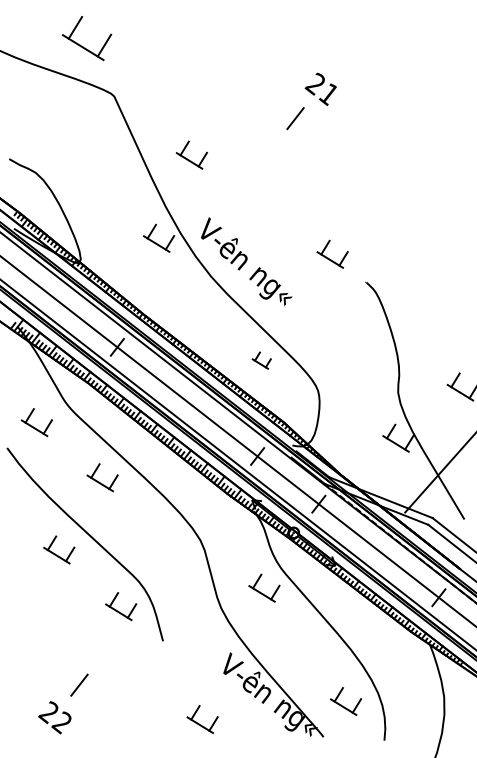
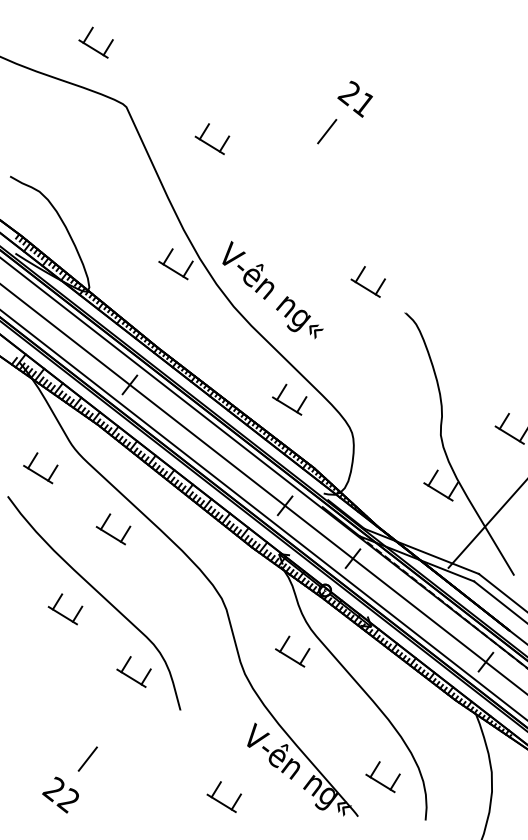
part: (86, 38) -> (95, 42), size x0.62
part: (191, 155) -> (212, 139), moved
part: (261, 360) -> (289, 399), size x1.67

